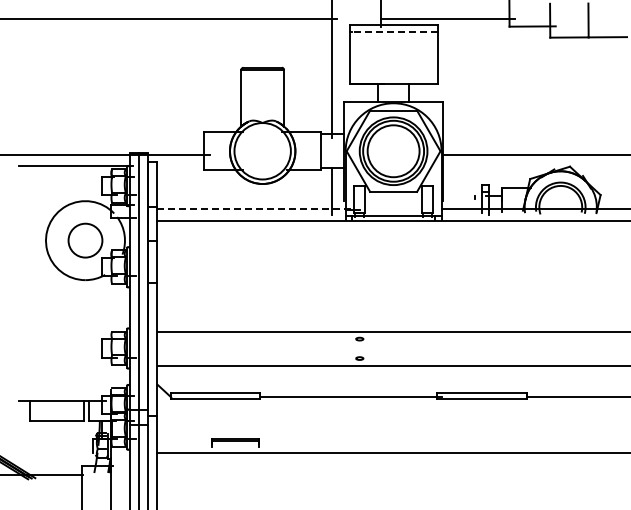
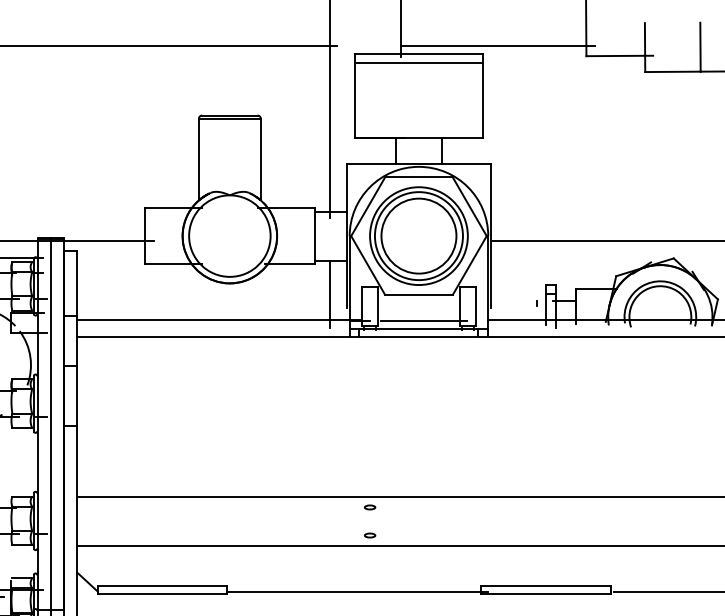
line: (393, 31) -> (418, 63), dashed -> solid
line: (254, 209) -> (218, 320), dashed -> solid
line: (397, 210) -> (424, 321), added

